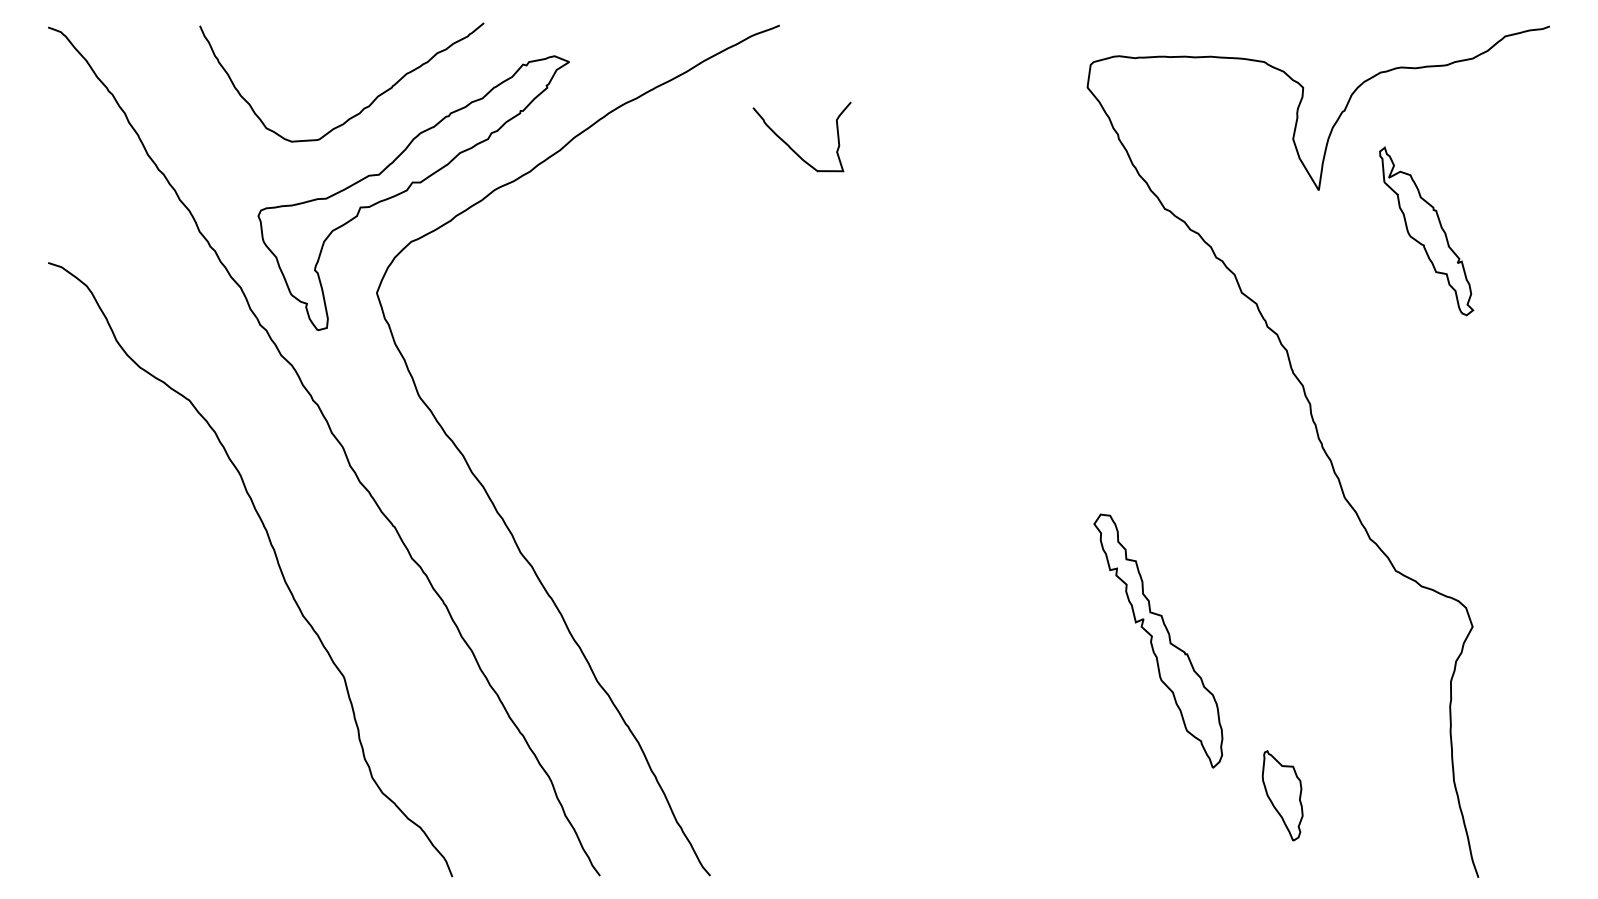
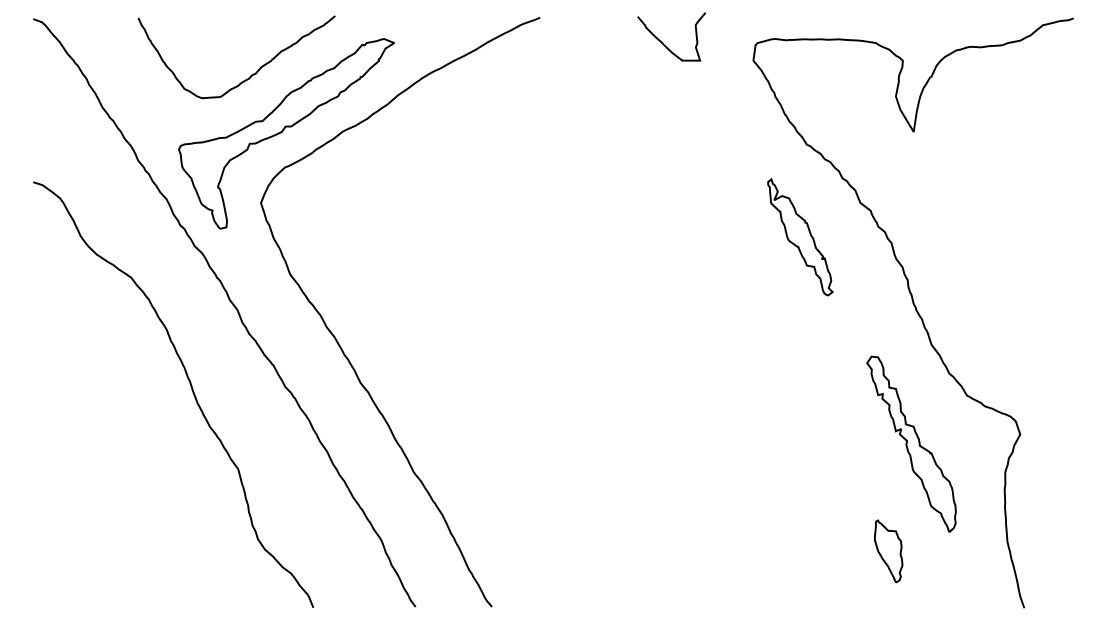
curve: (790, 144) -> (663, 42), moved
part: (1426, 231) -> (800, 237), moved
part: (1158, 640) -> (911, 443), moved

